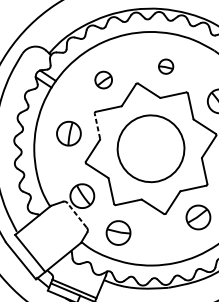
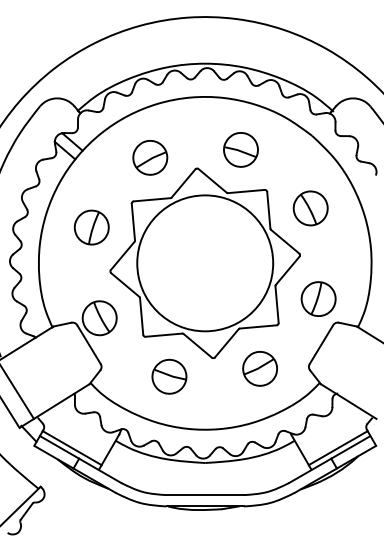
part: (165, 66) -> (240, 149), size x1.67
part: (103, 79) -> (150, 157), size x1.43
line: (97, 125) -> (133, 221), dashed -> solid
circle: (151, 148) -> (205, 263), size x1.43
line: (77, 215) -> (89, 344), dashed -> solid
part: (118, 232) -> (169, 376), moved

